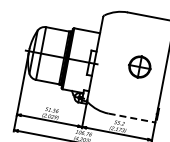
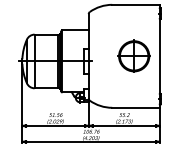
part: (139, 66) -> (133, 55), size x1.43
line: (132, 117) -> (136, 107), dashed -> solid

